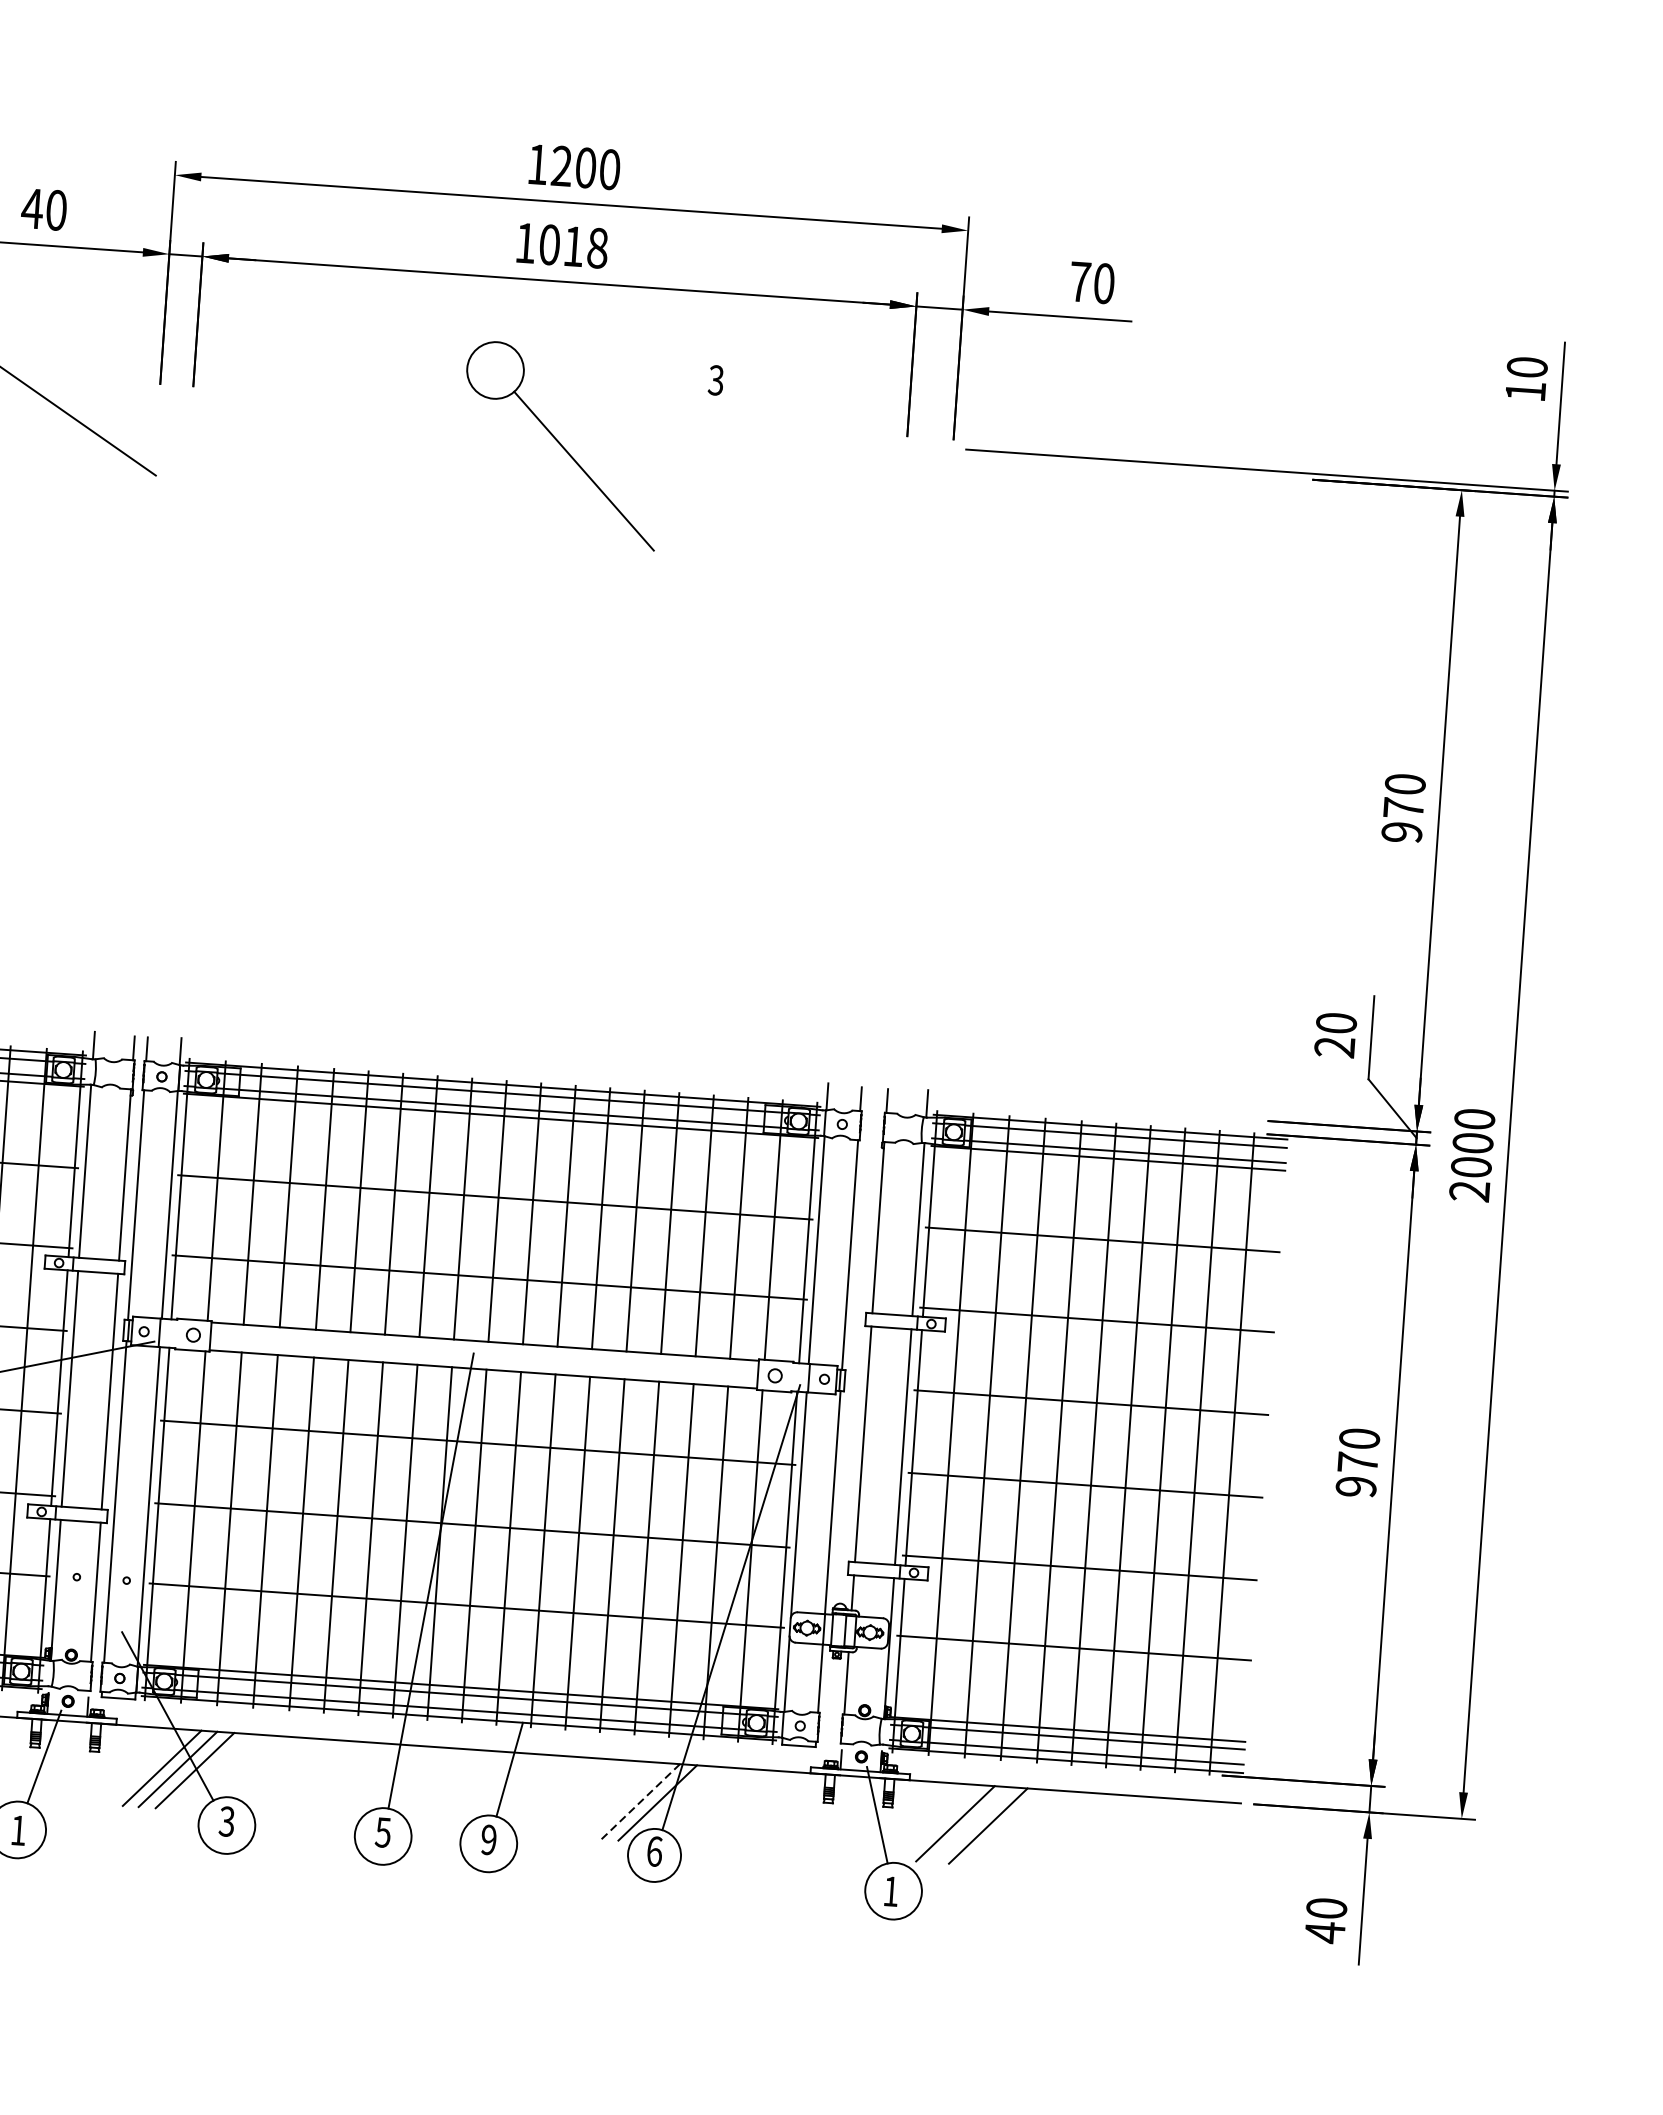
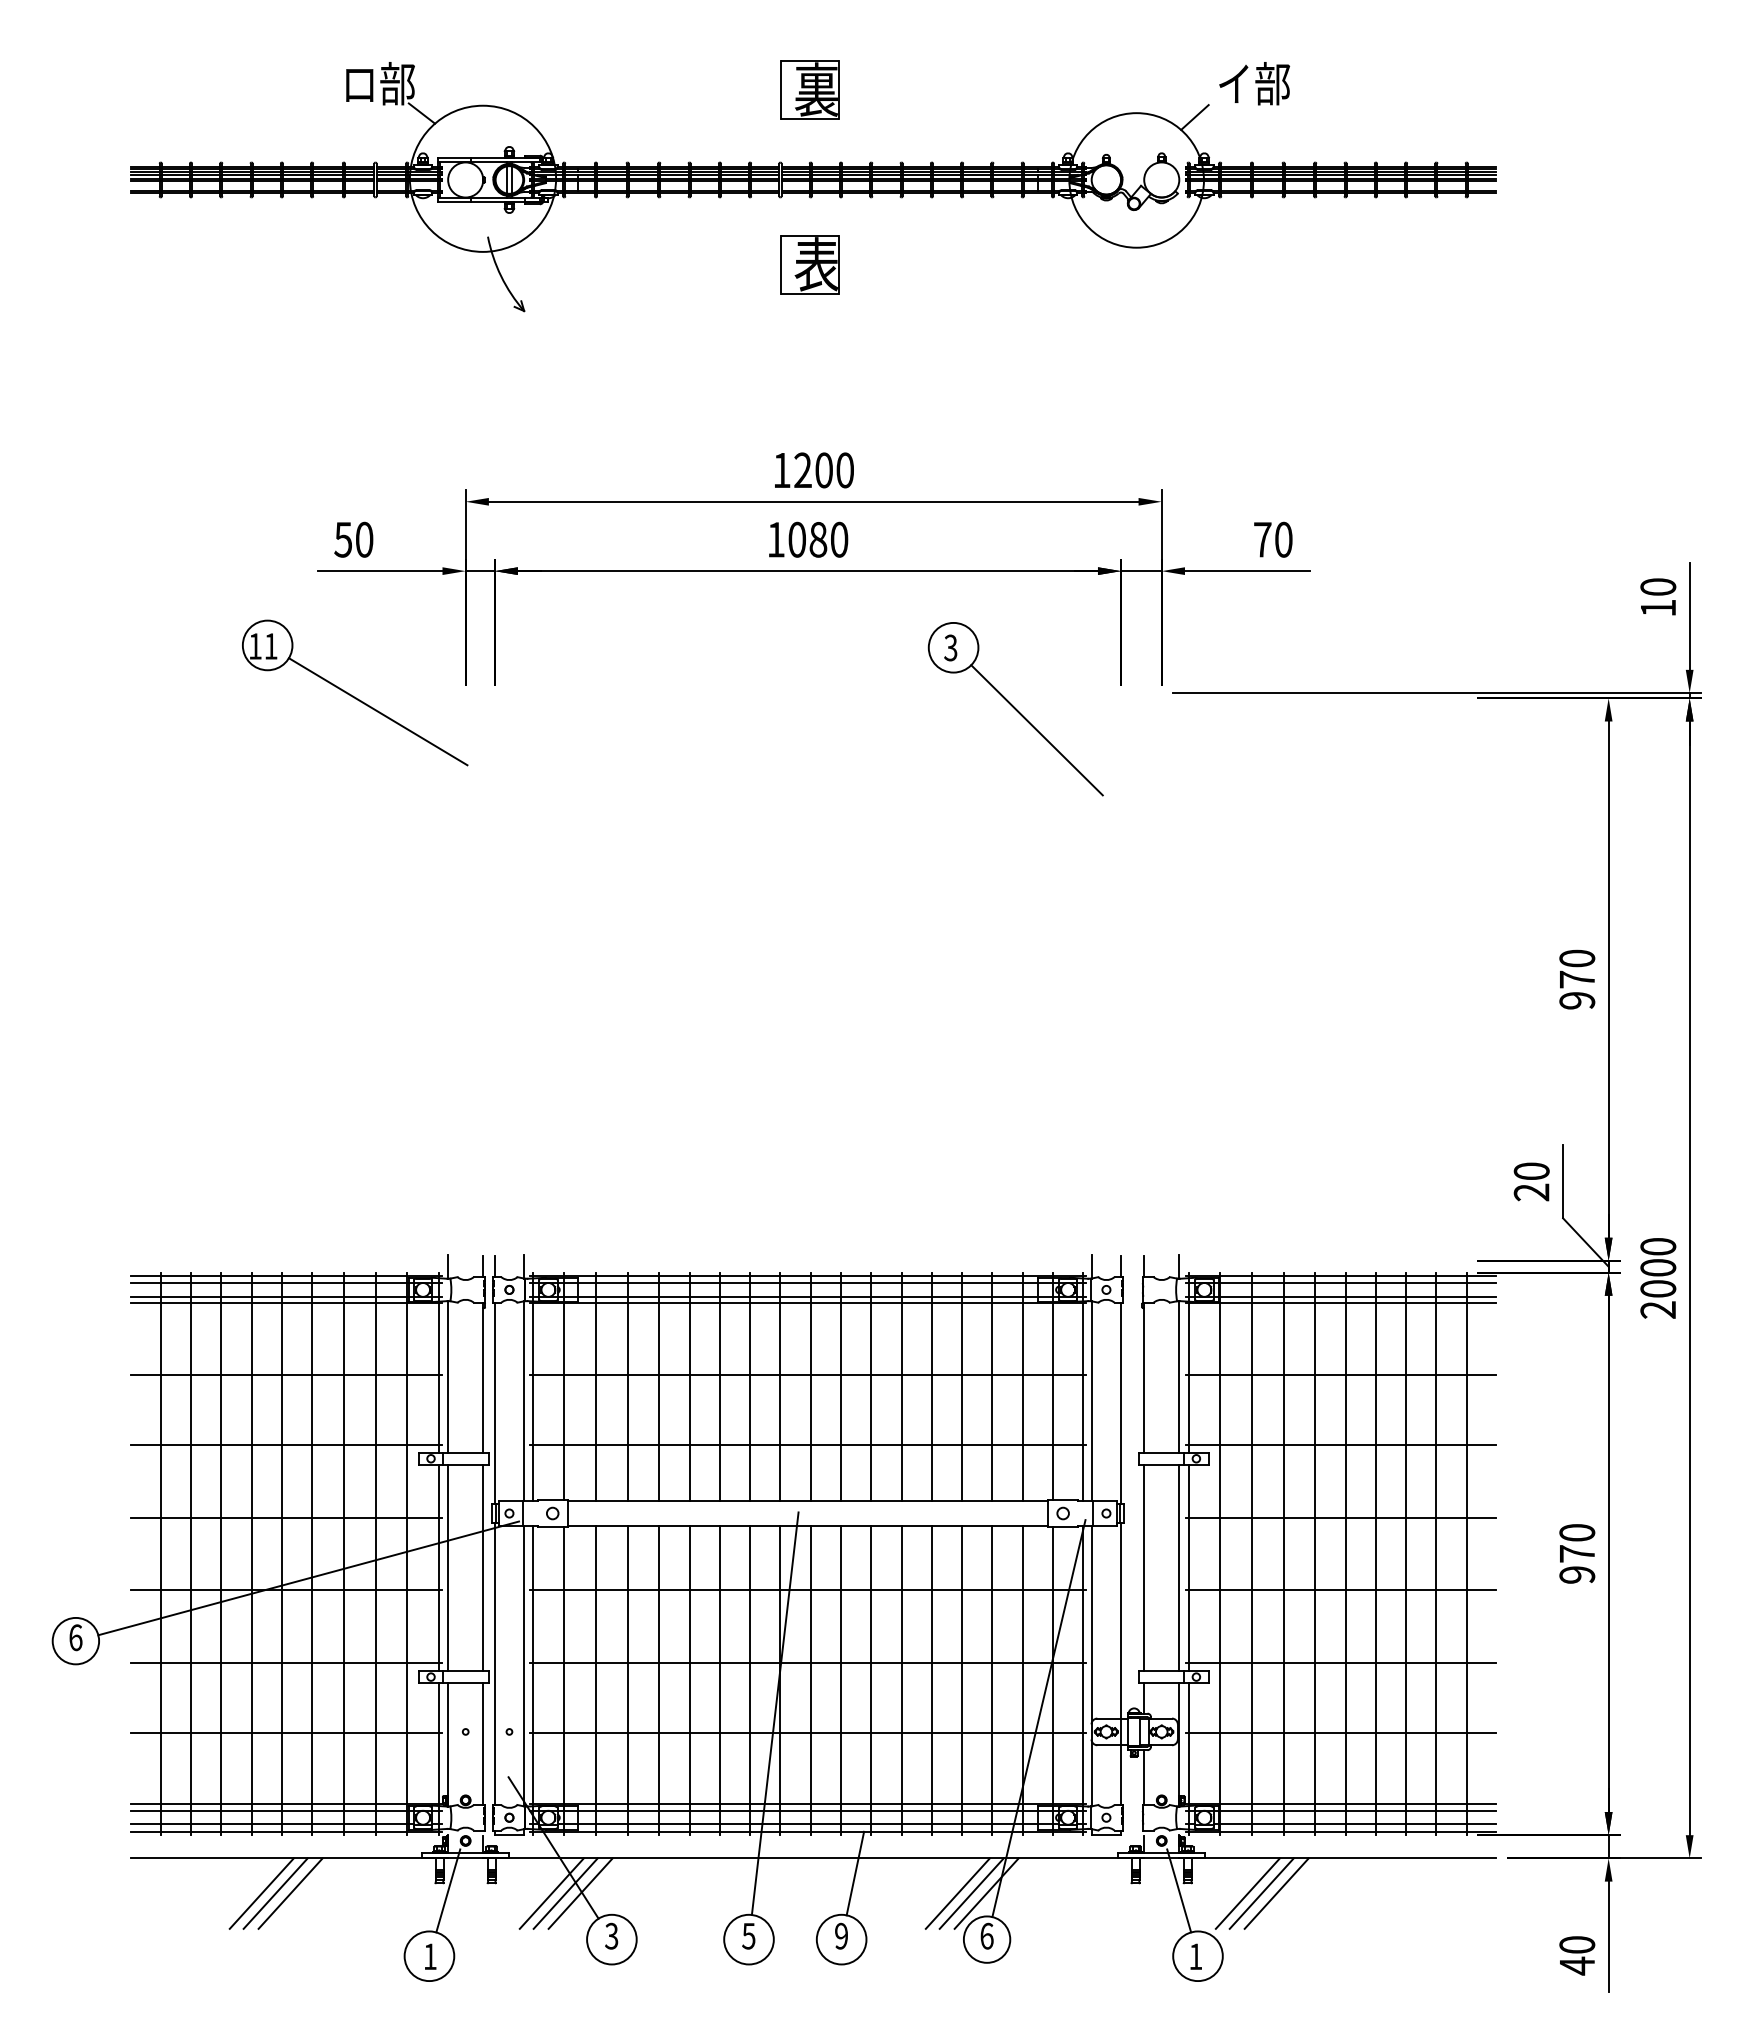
text: (31, 208) -> (342, 539), 40 -> 50
text: (585, 247) -> (828, 539), 1018 -> 1080
part: (561, 445) -> (1015, 709), moved
line: (624, 1800) -> (957, 1893), added
line: (640, 1801) -> (971, 1893), dashed -> solid
line: (970, 1824) -> (1261, 1893), added

